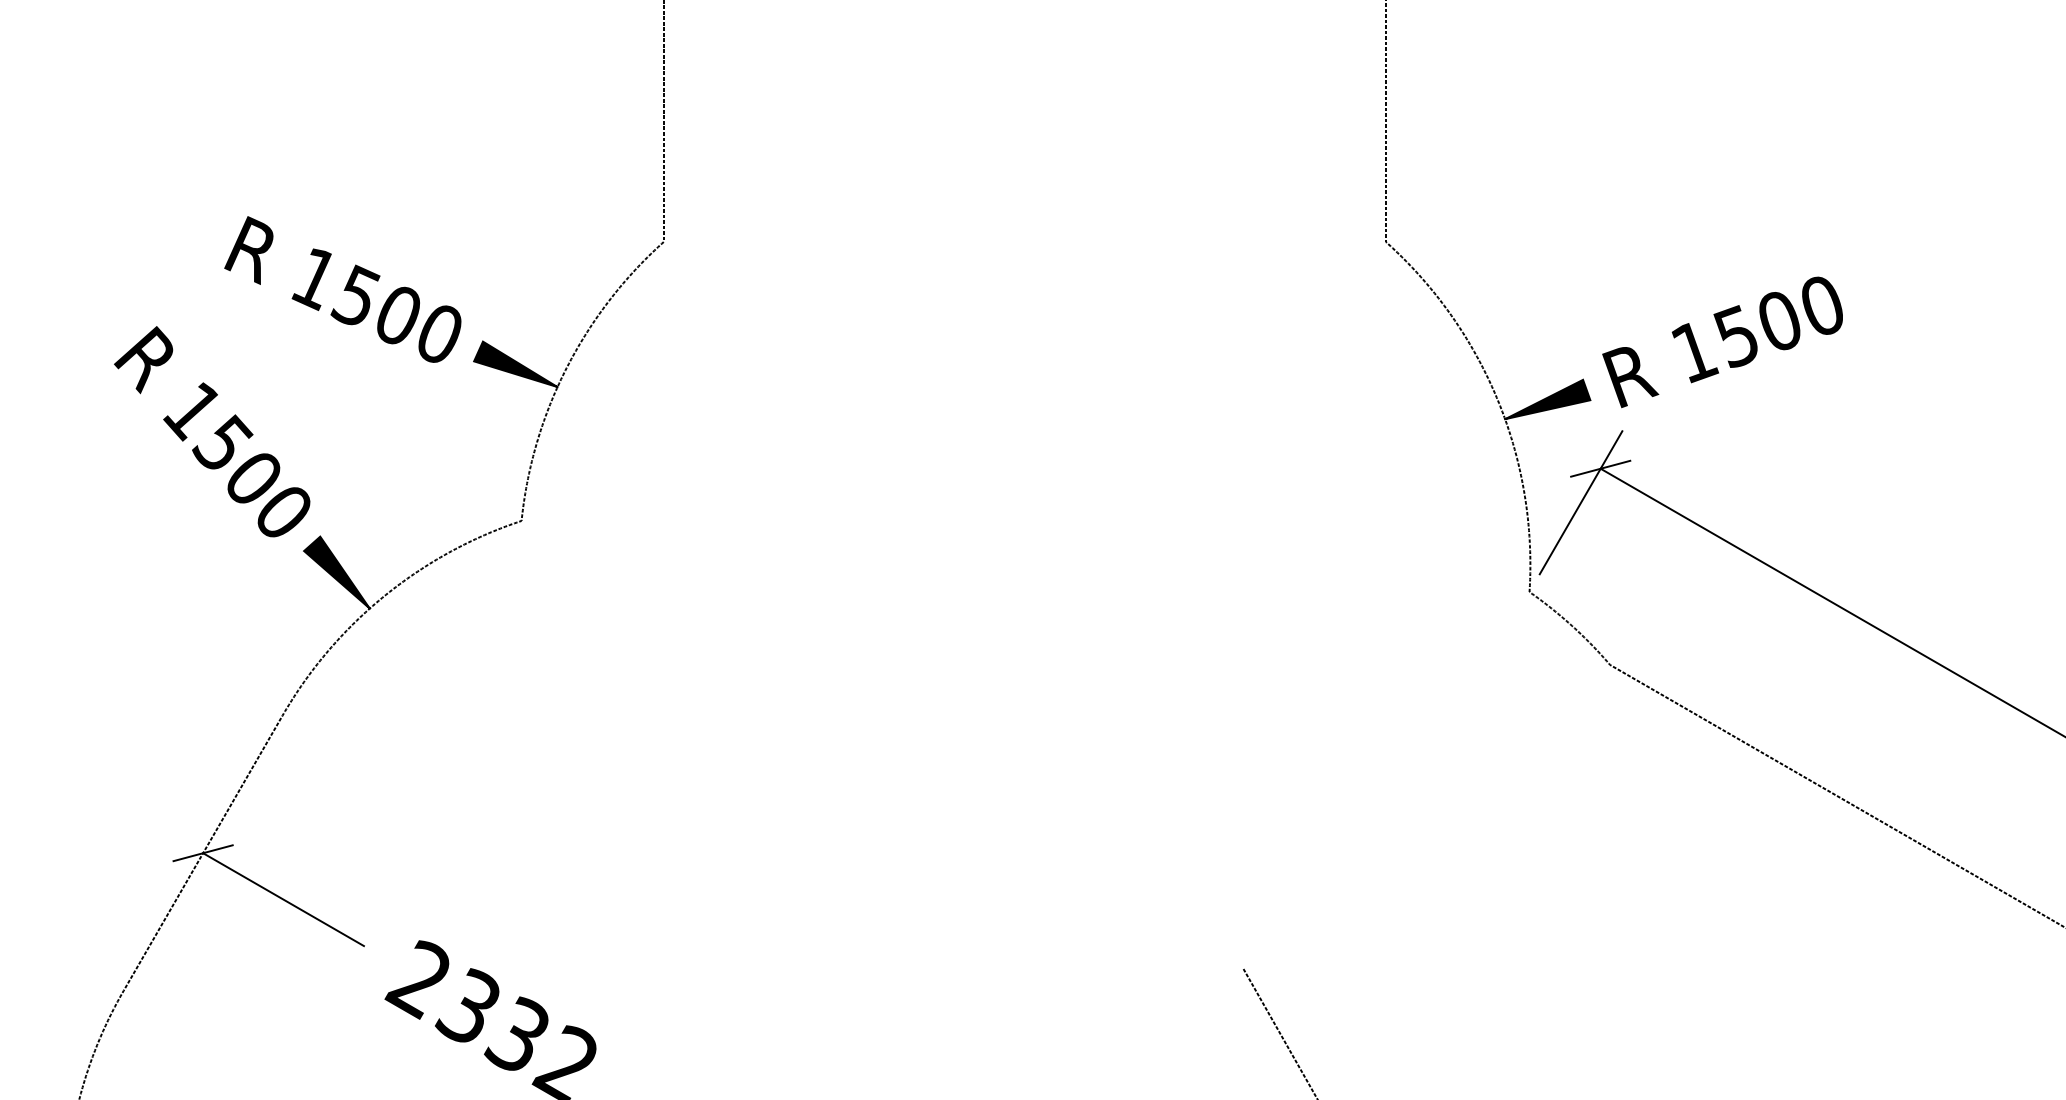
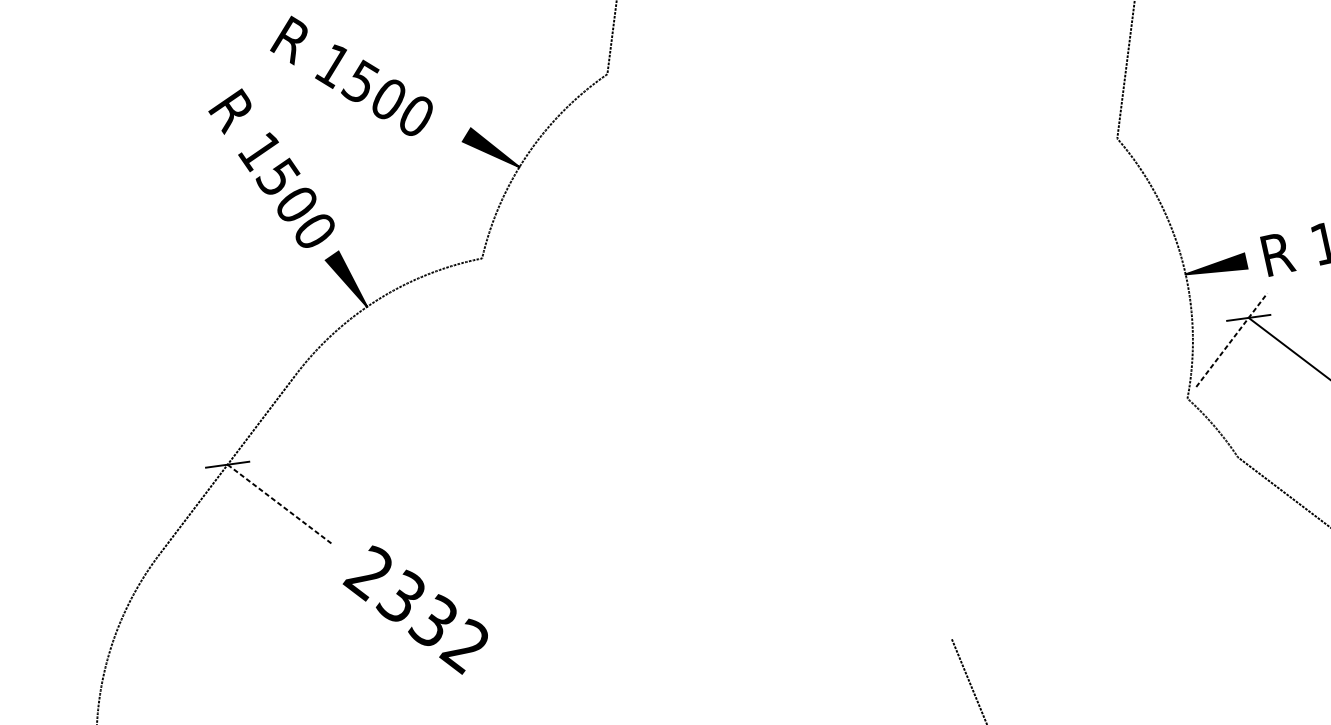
text: (342, 289) -> (351, 75), moved
line: (1581, 502) -> (1232, 340), solid -> dashed
line: (283, 899) -> (280, 504), solid -> dashed

